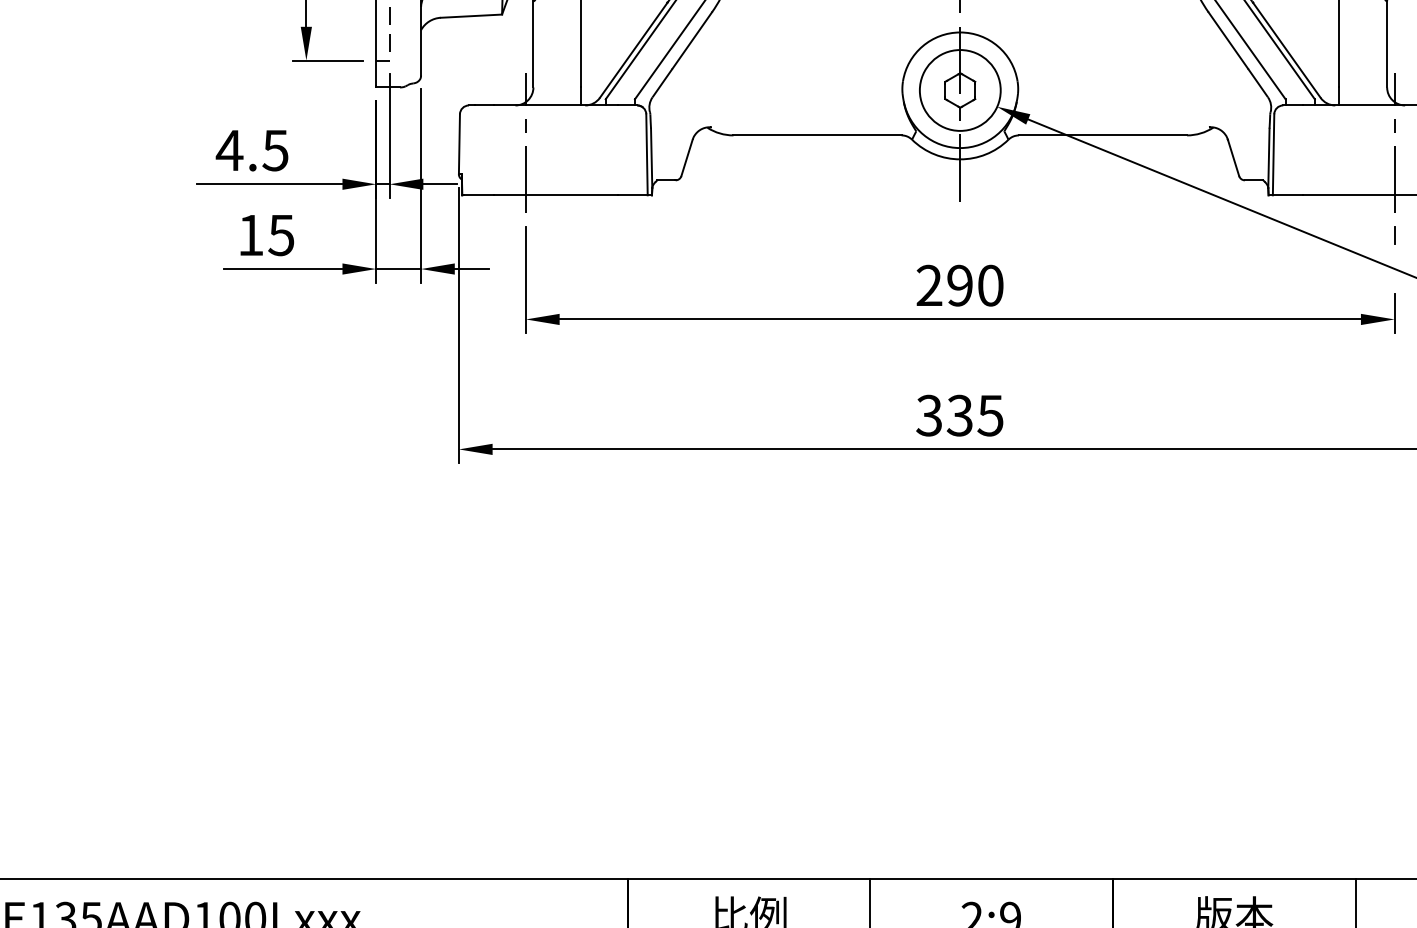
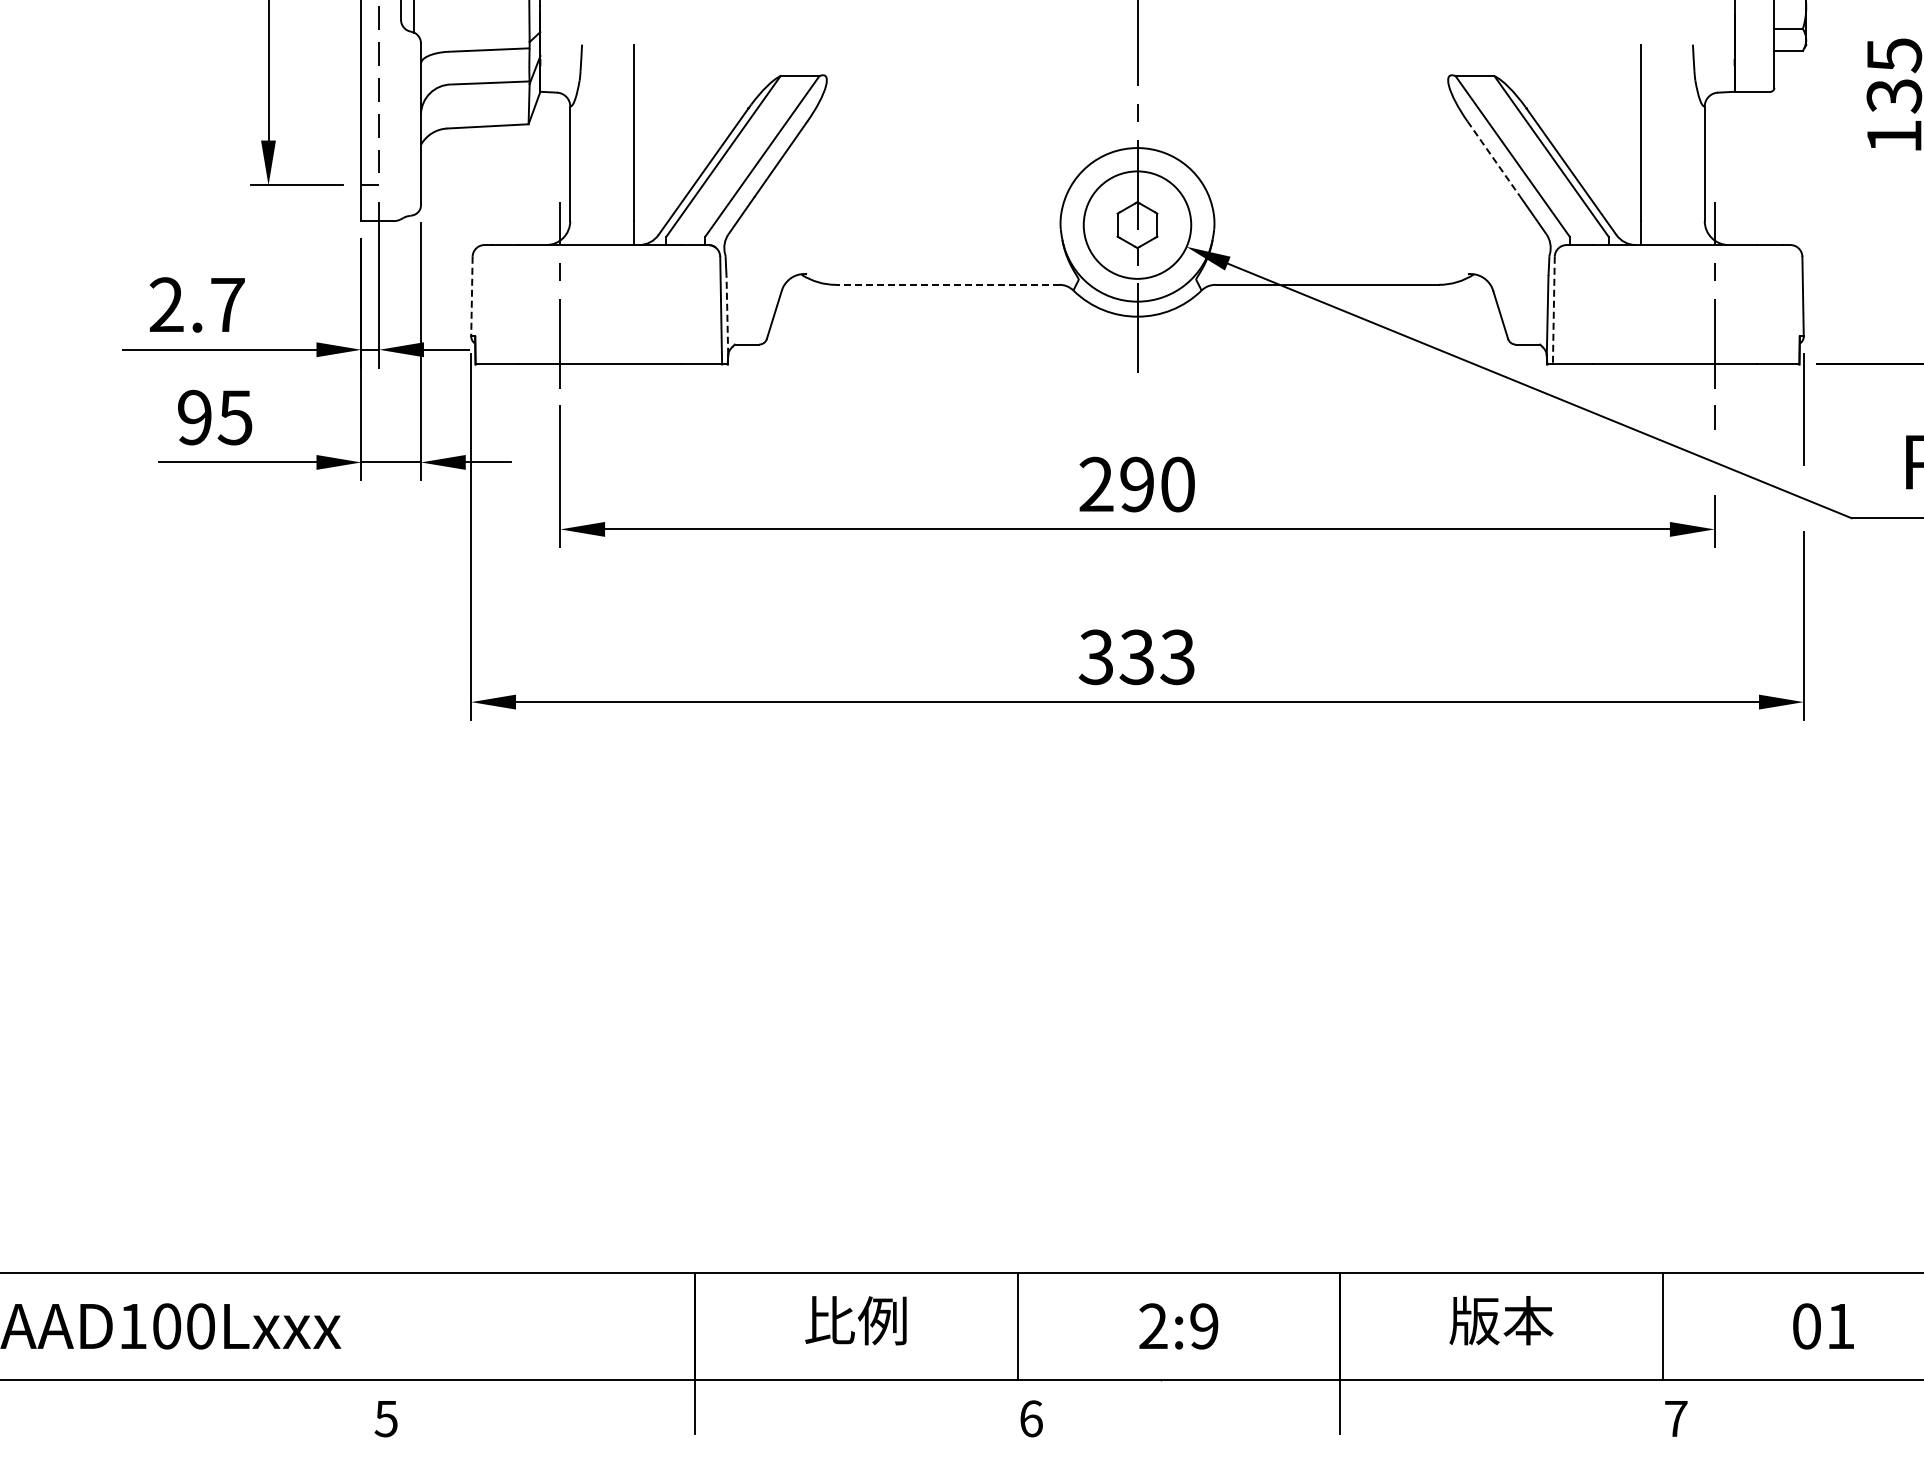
line: (1228, 40) -> (1493, 158), solid -> dashed
line: (817, 135) -> (947, 284), solid -> dashed
line: (459, 144) -> (471, 296), solid -> dashed
text: (252, 150) -> (196, 304), 4.5 -> 2.7
line: (1273, 154) -> (1553, 310), solid -> dashed
line: (651, 157) -> (727, 314), solid -> dashed
text: (250, 235) -> (194, 417), 15 -> 95
text: (990, 415) -> (1177, 656), 335 -> 333

